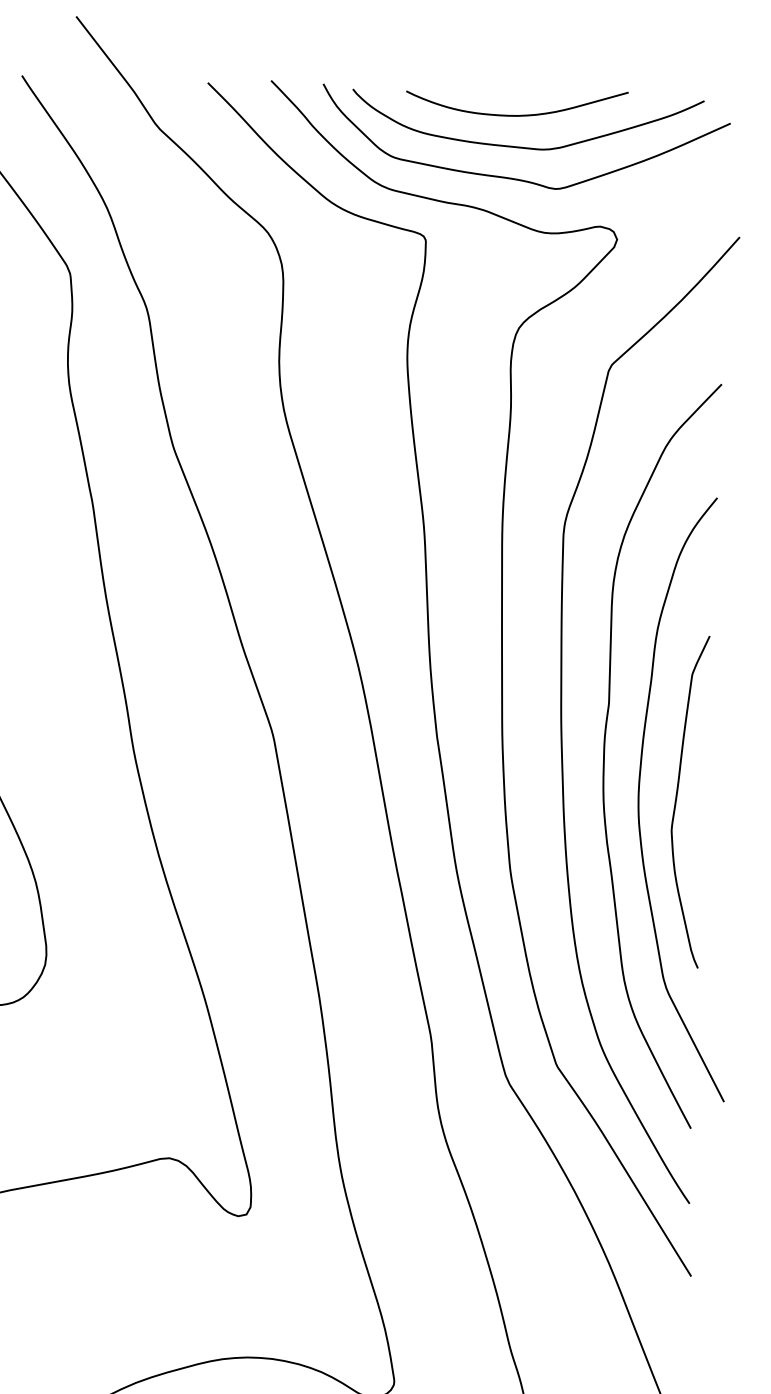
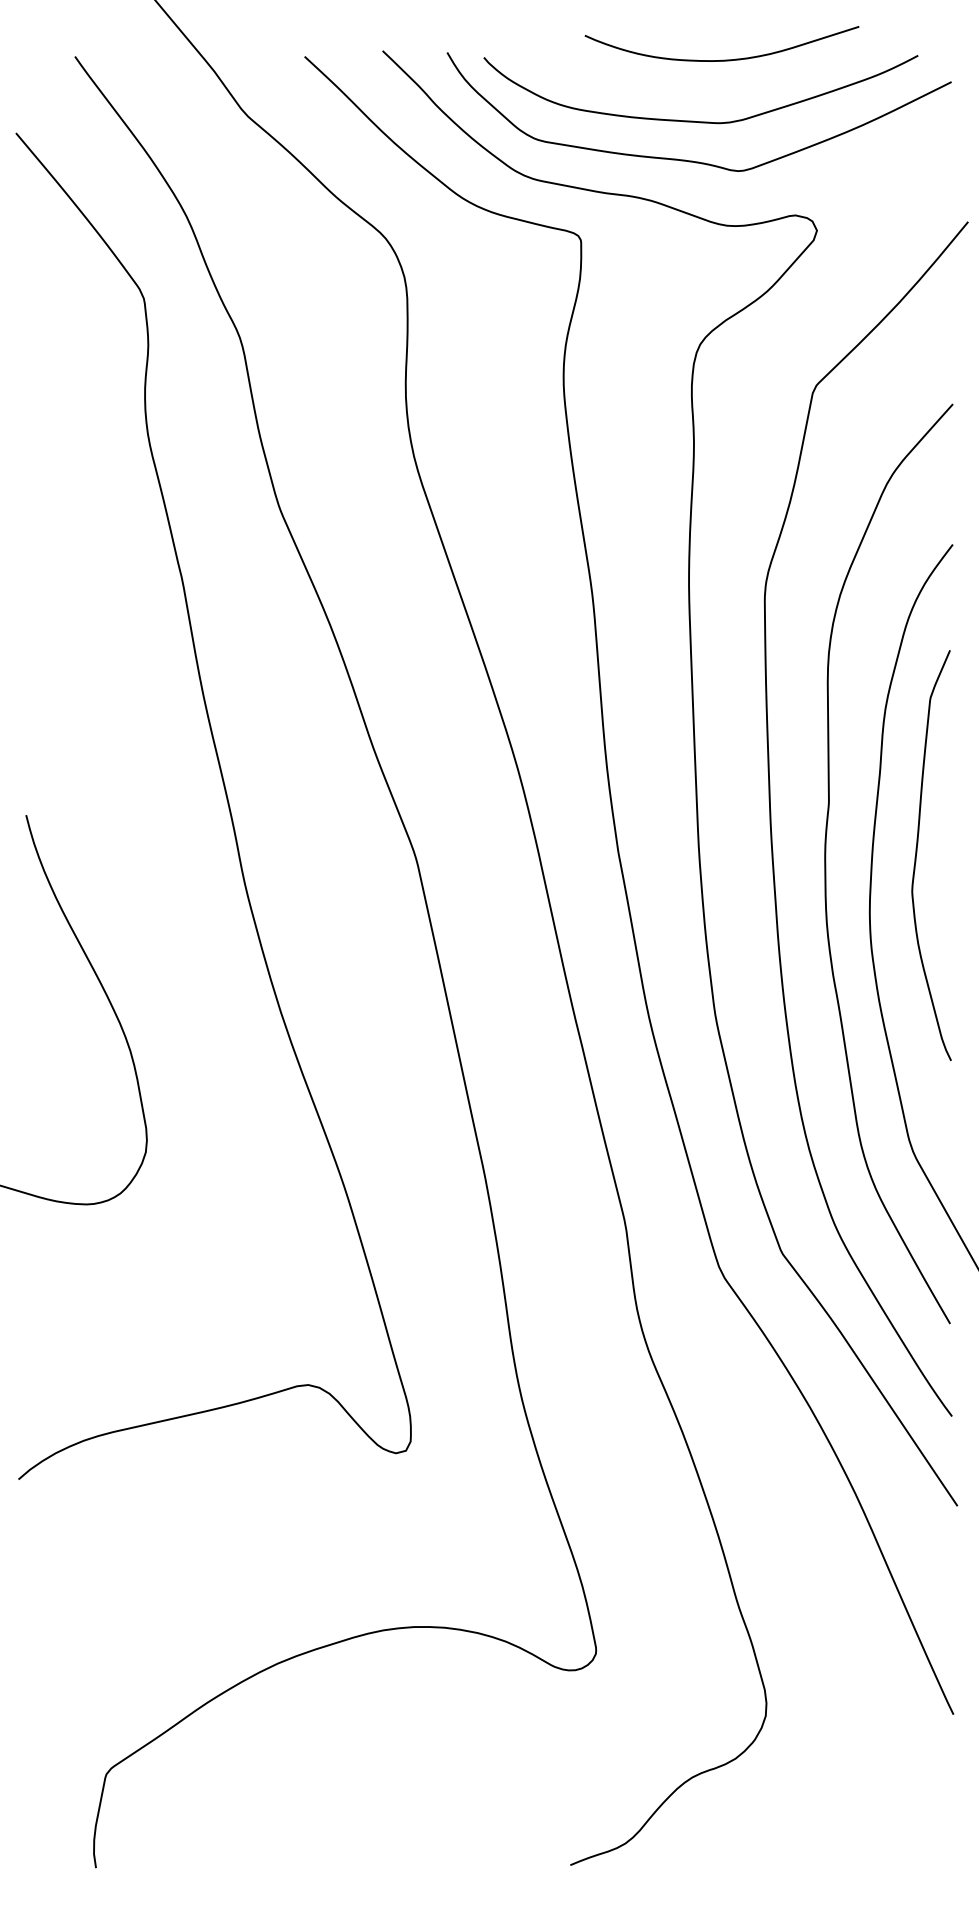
curve: (516, 114) -> (722, 59), moved
curve: (677, 799) -> (917, 853), moved

